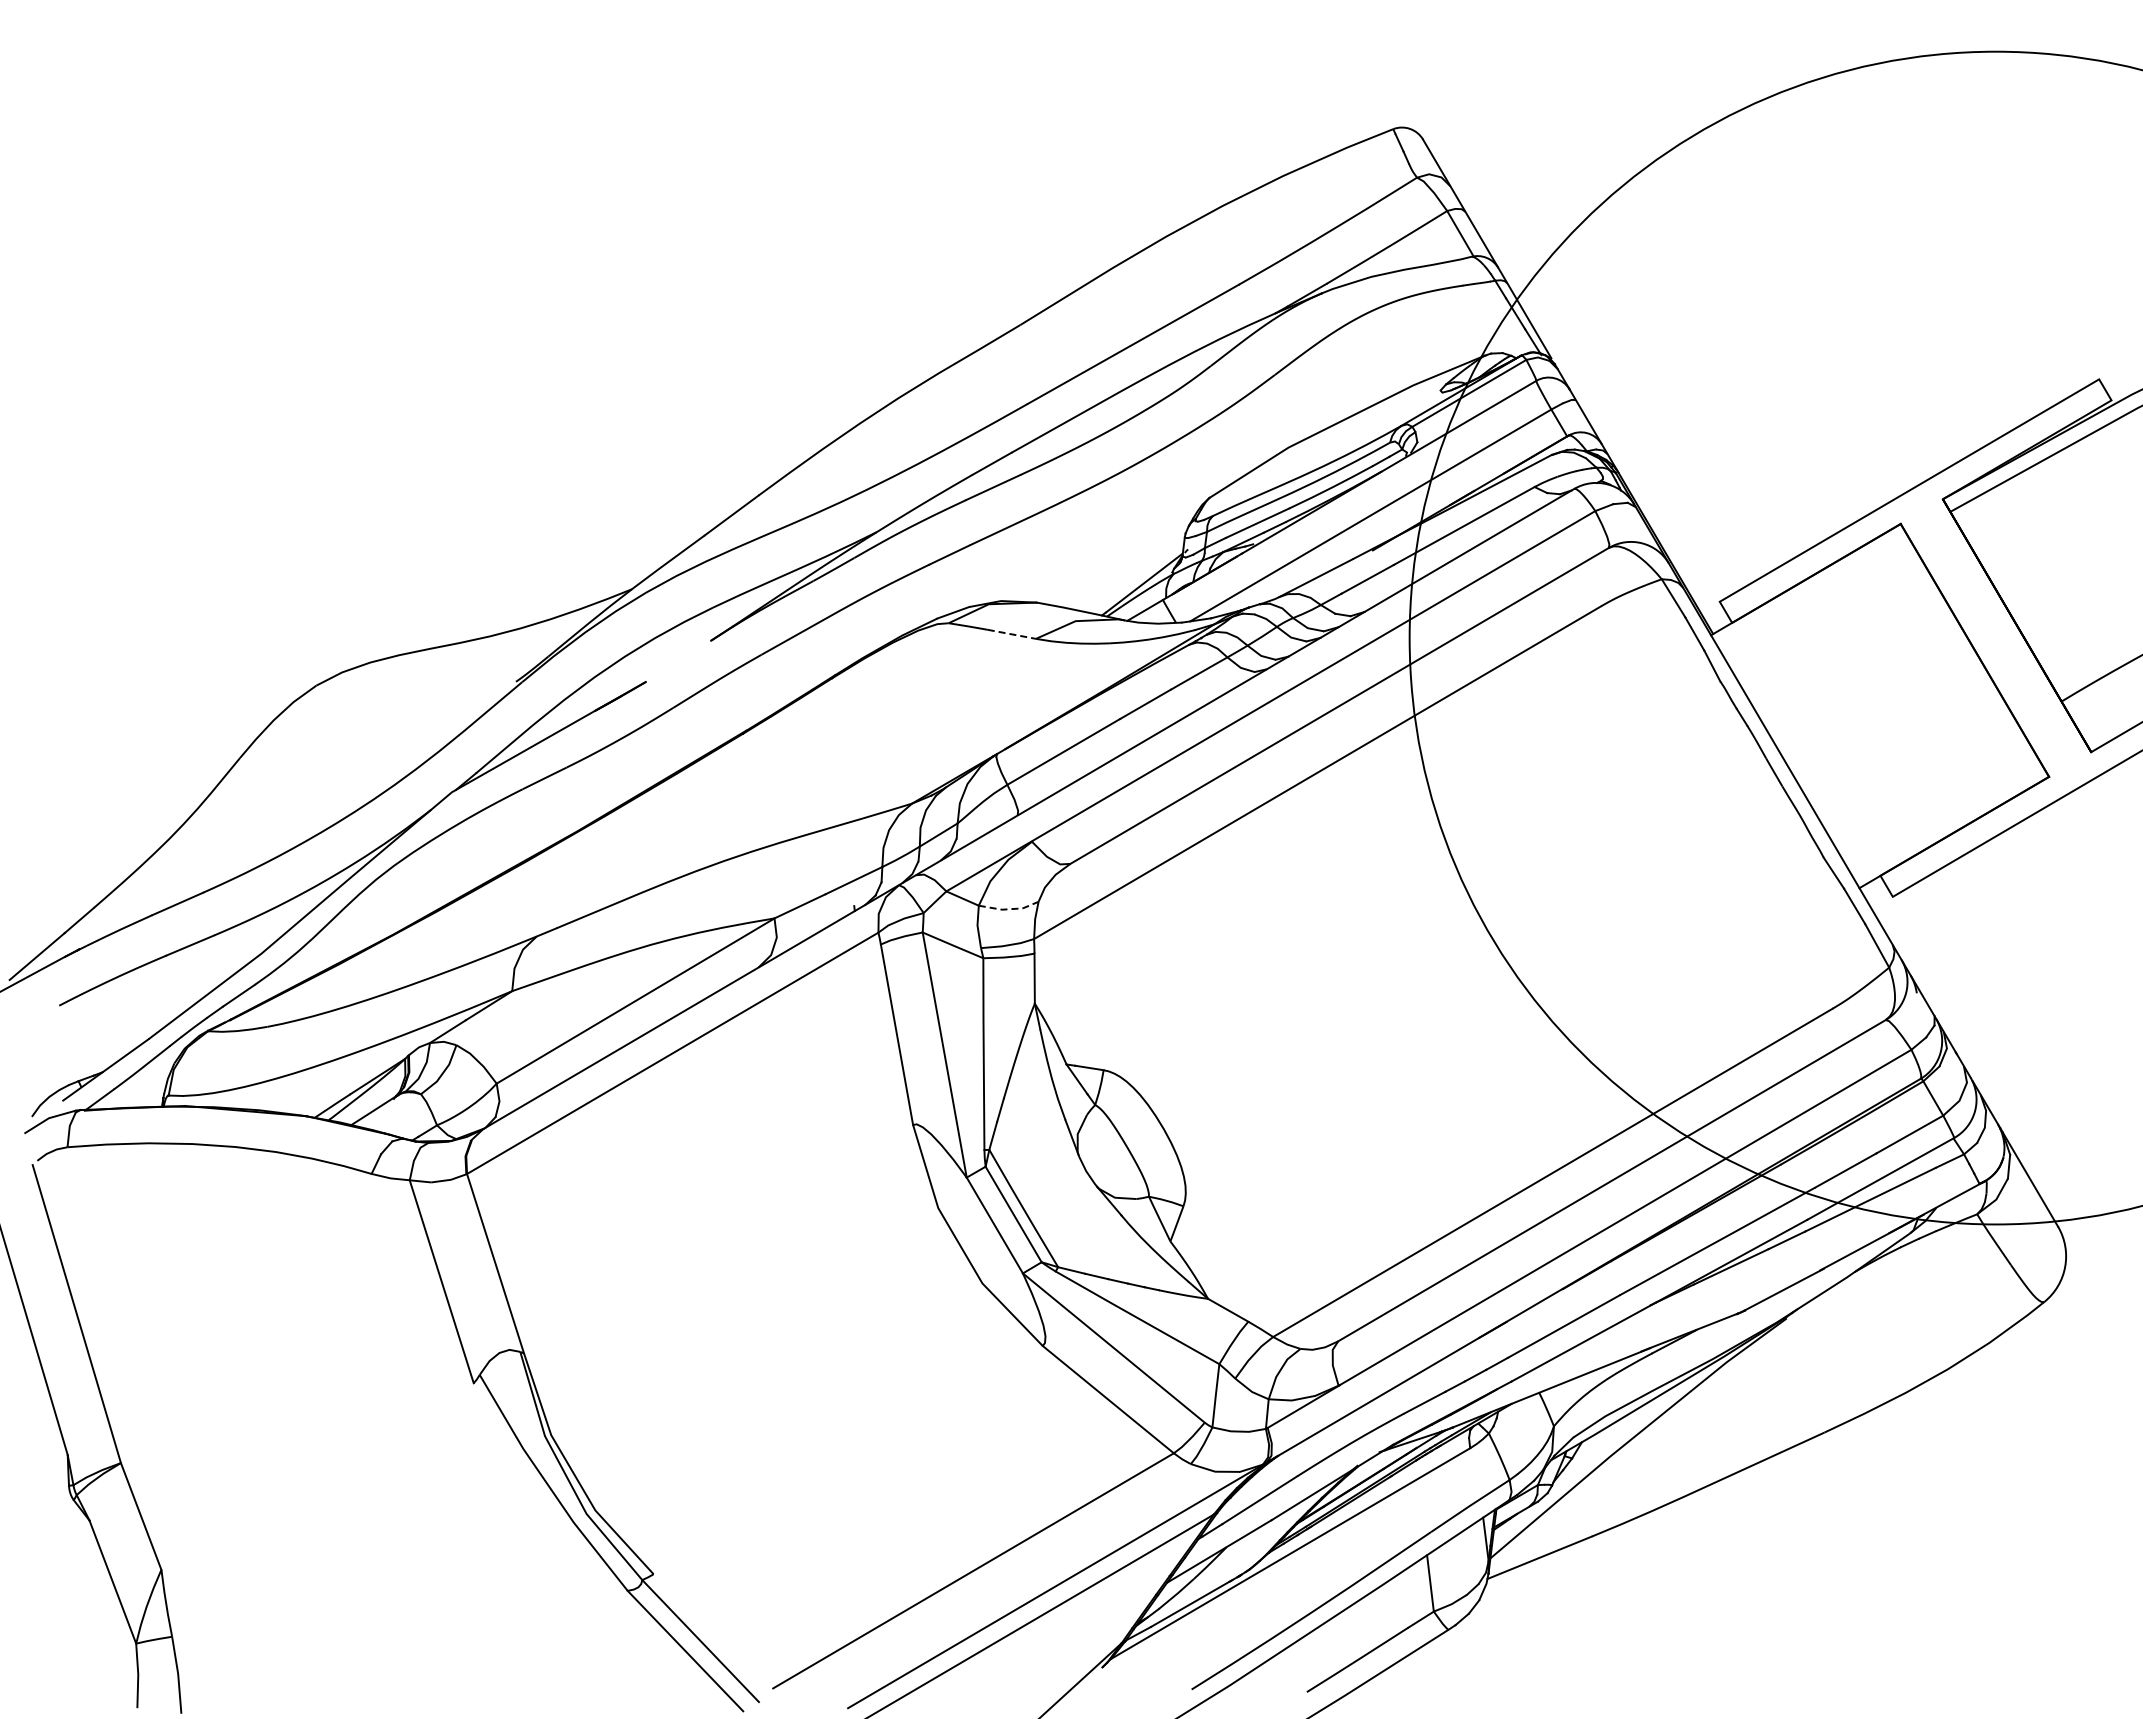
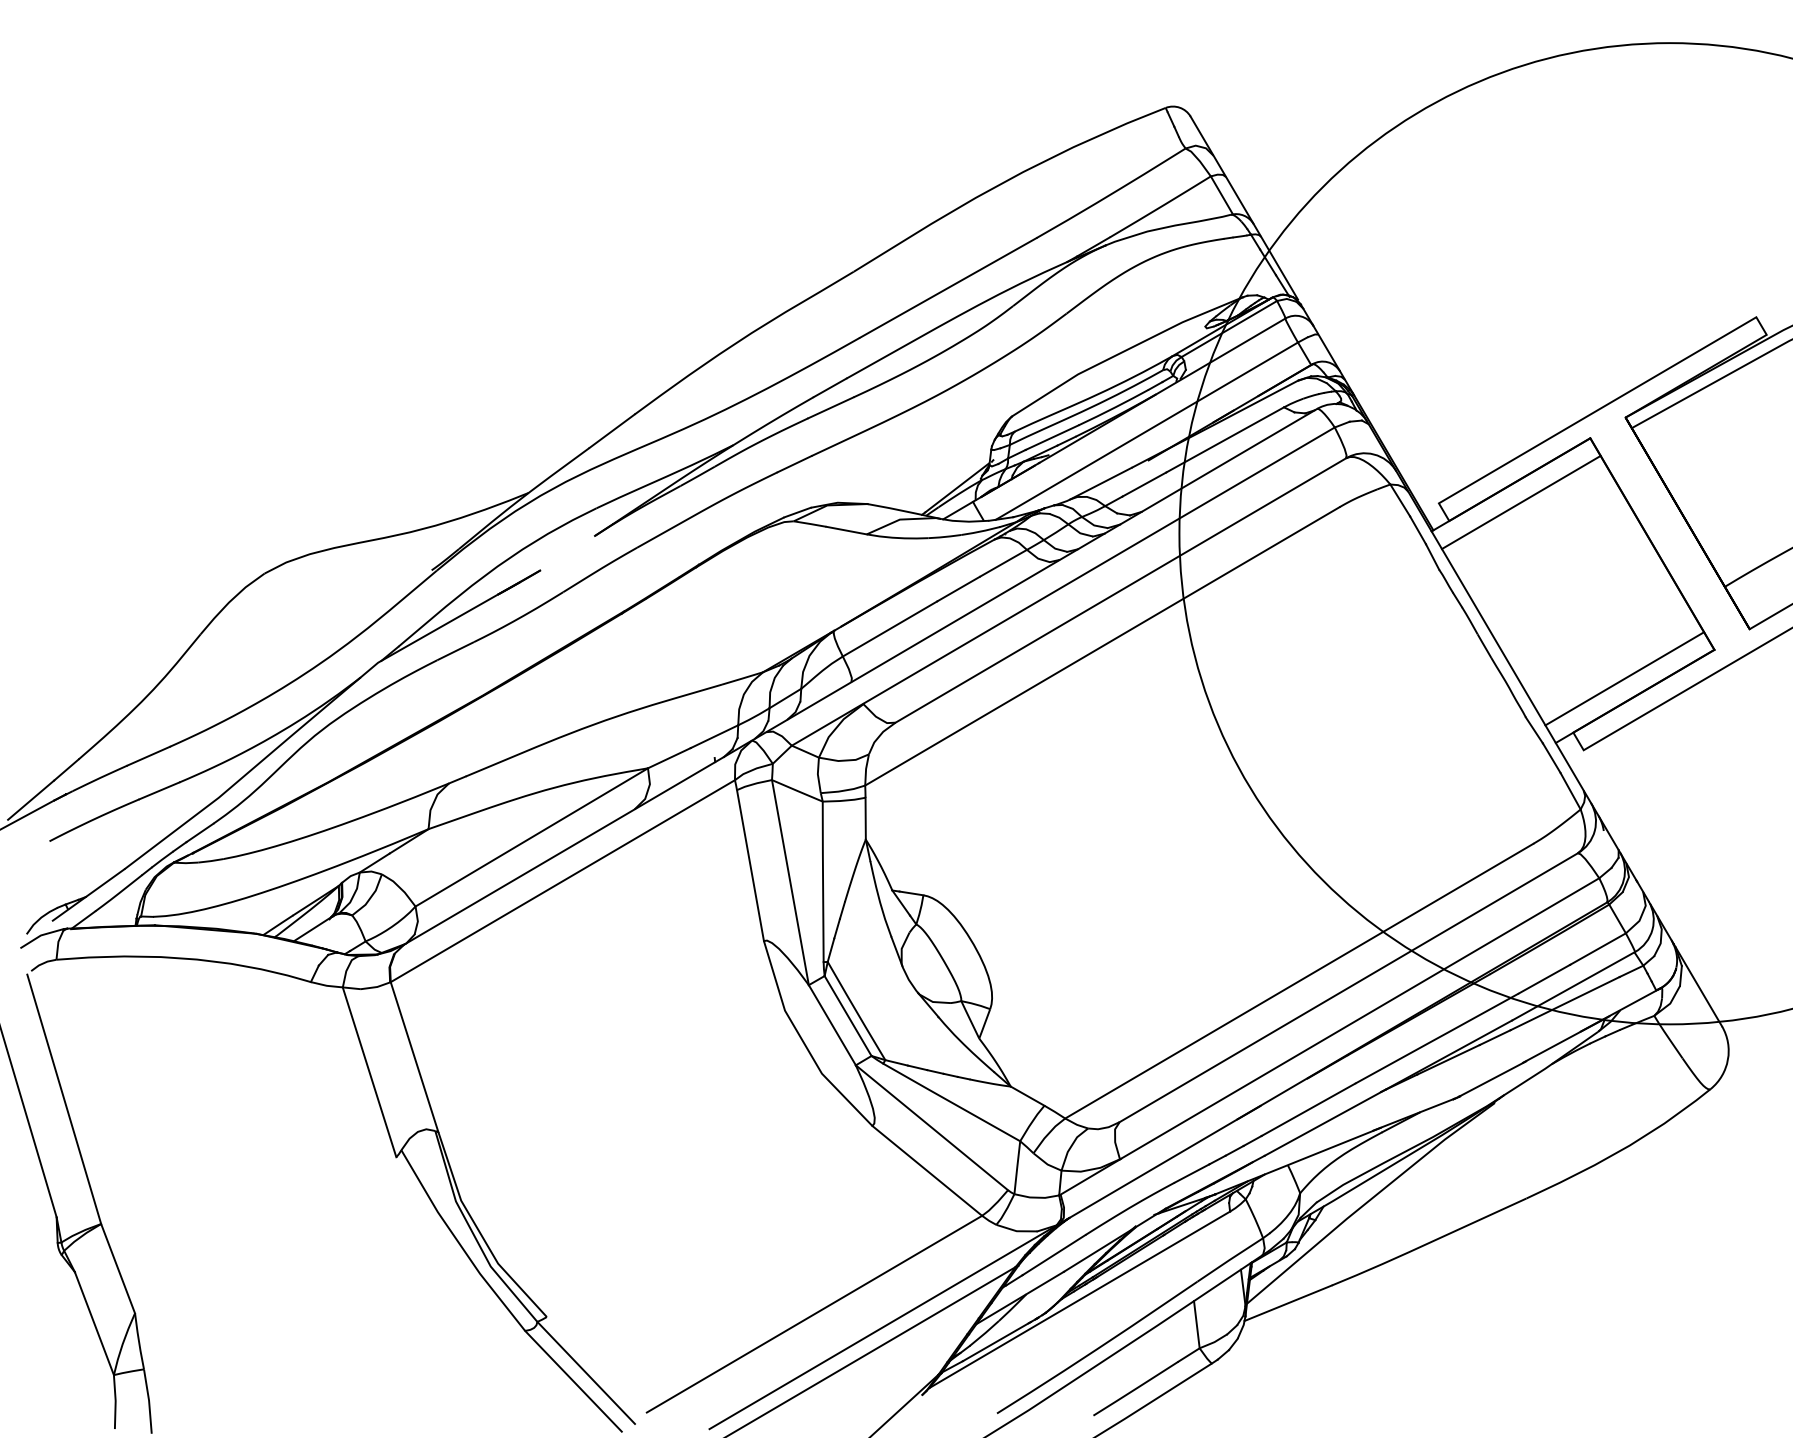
line: (1818, 600) -> (1521, 502), added
line: (1011, 634) -> (846, 530), dashed -> solid
line: (1941, 811) -> (1624, 678), added
line: (1008, 909) -> (843, 760), dashed -> solid

